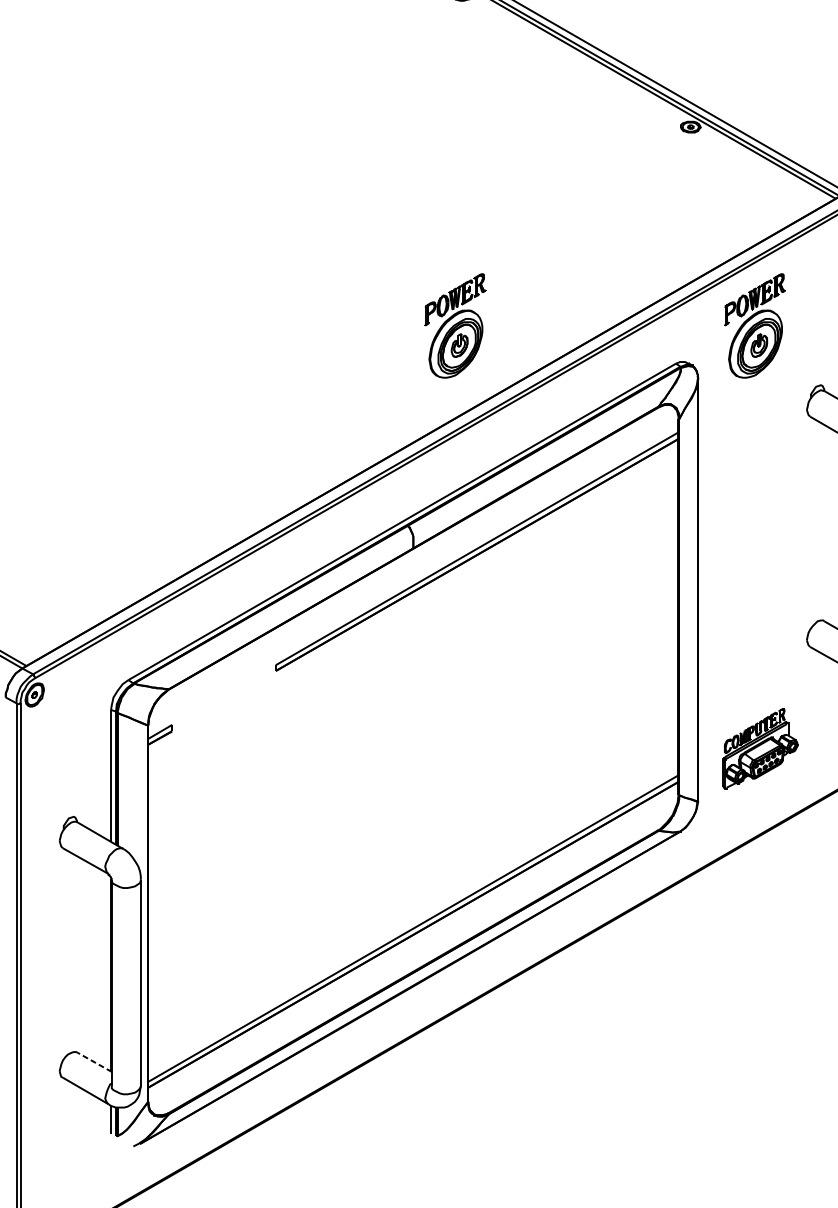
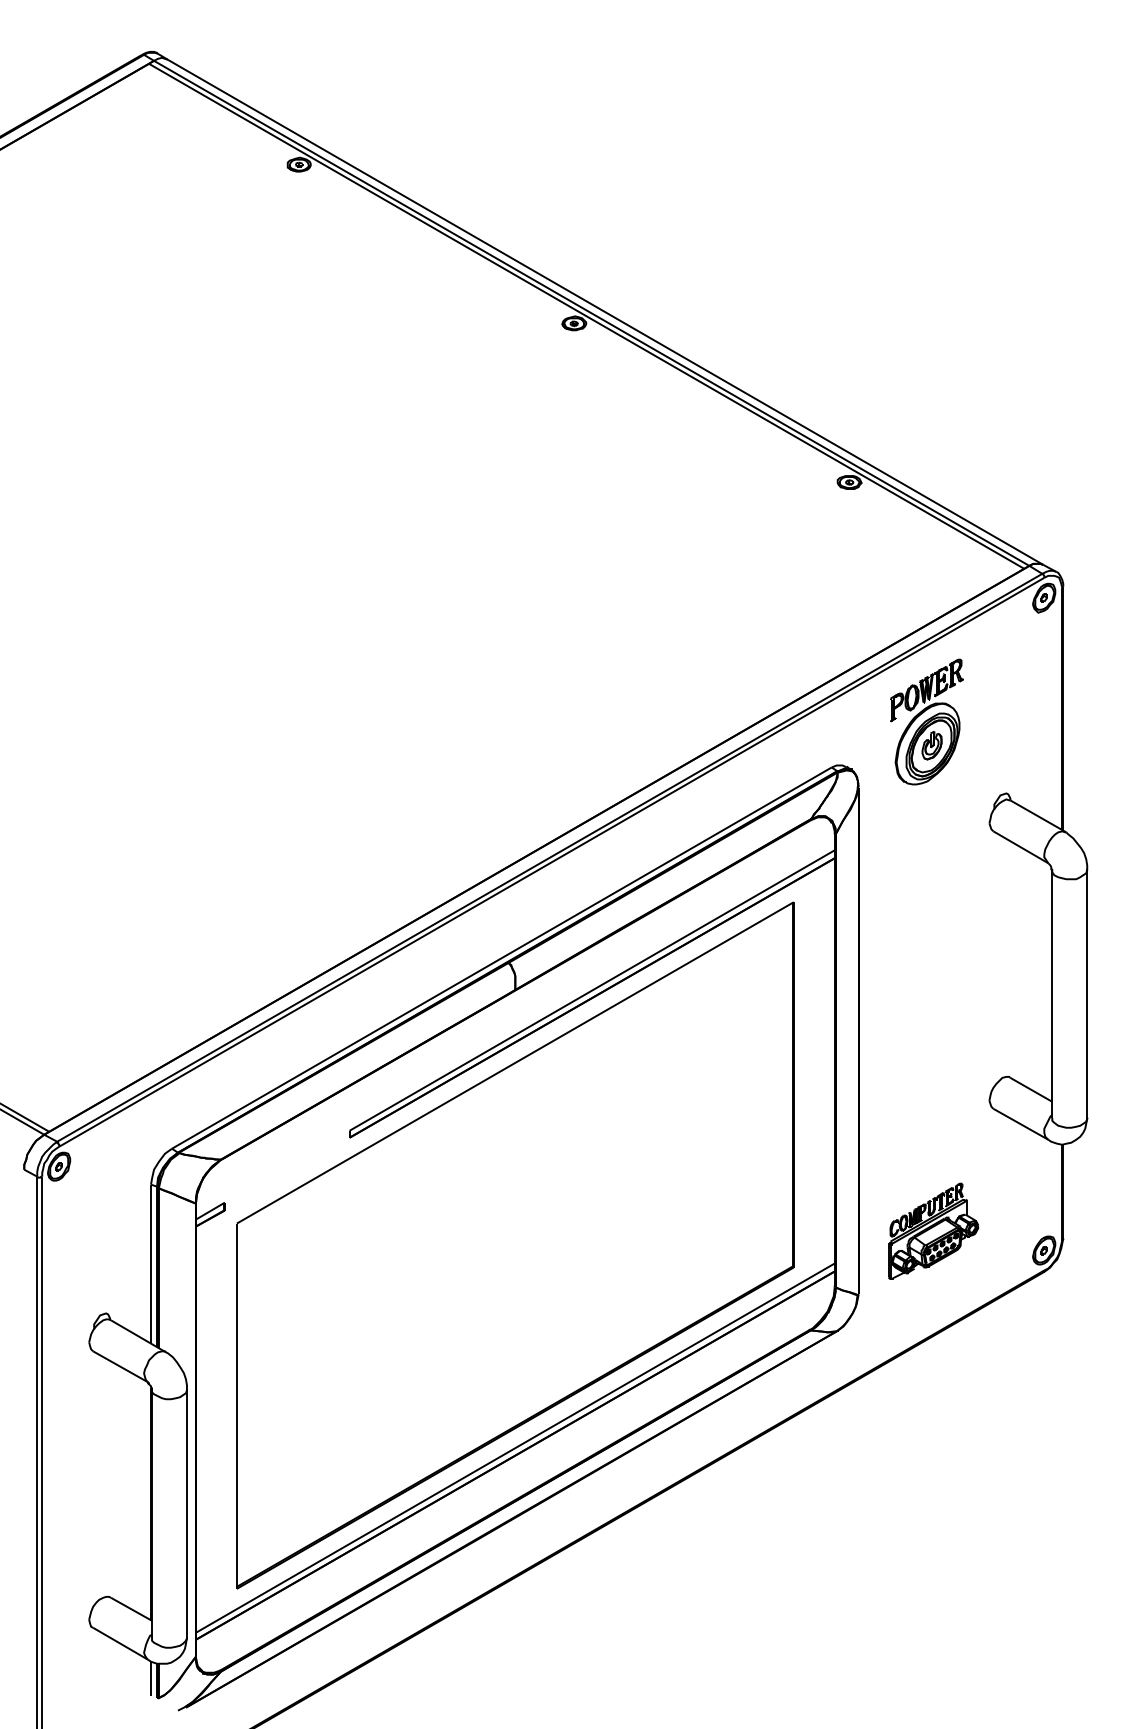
part: (455, 325) -> (565, 721), removed
part: (413, 760) -> (515, 1245), added
line: (94, 1062) -> (131, 1609), dashed -> solid

